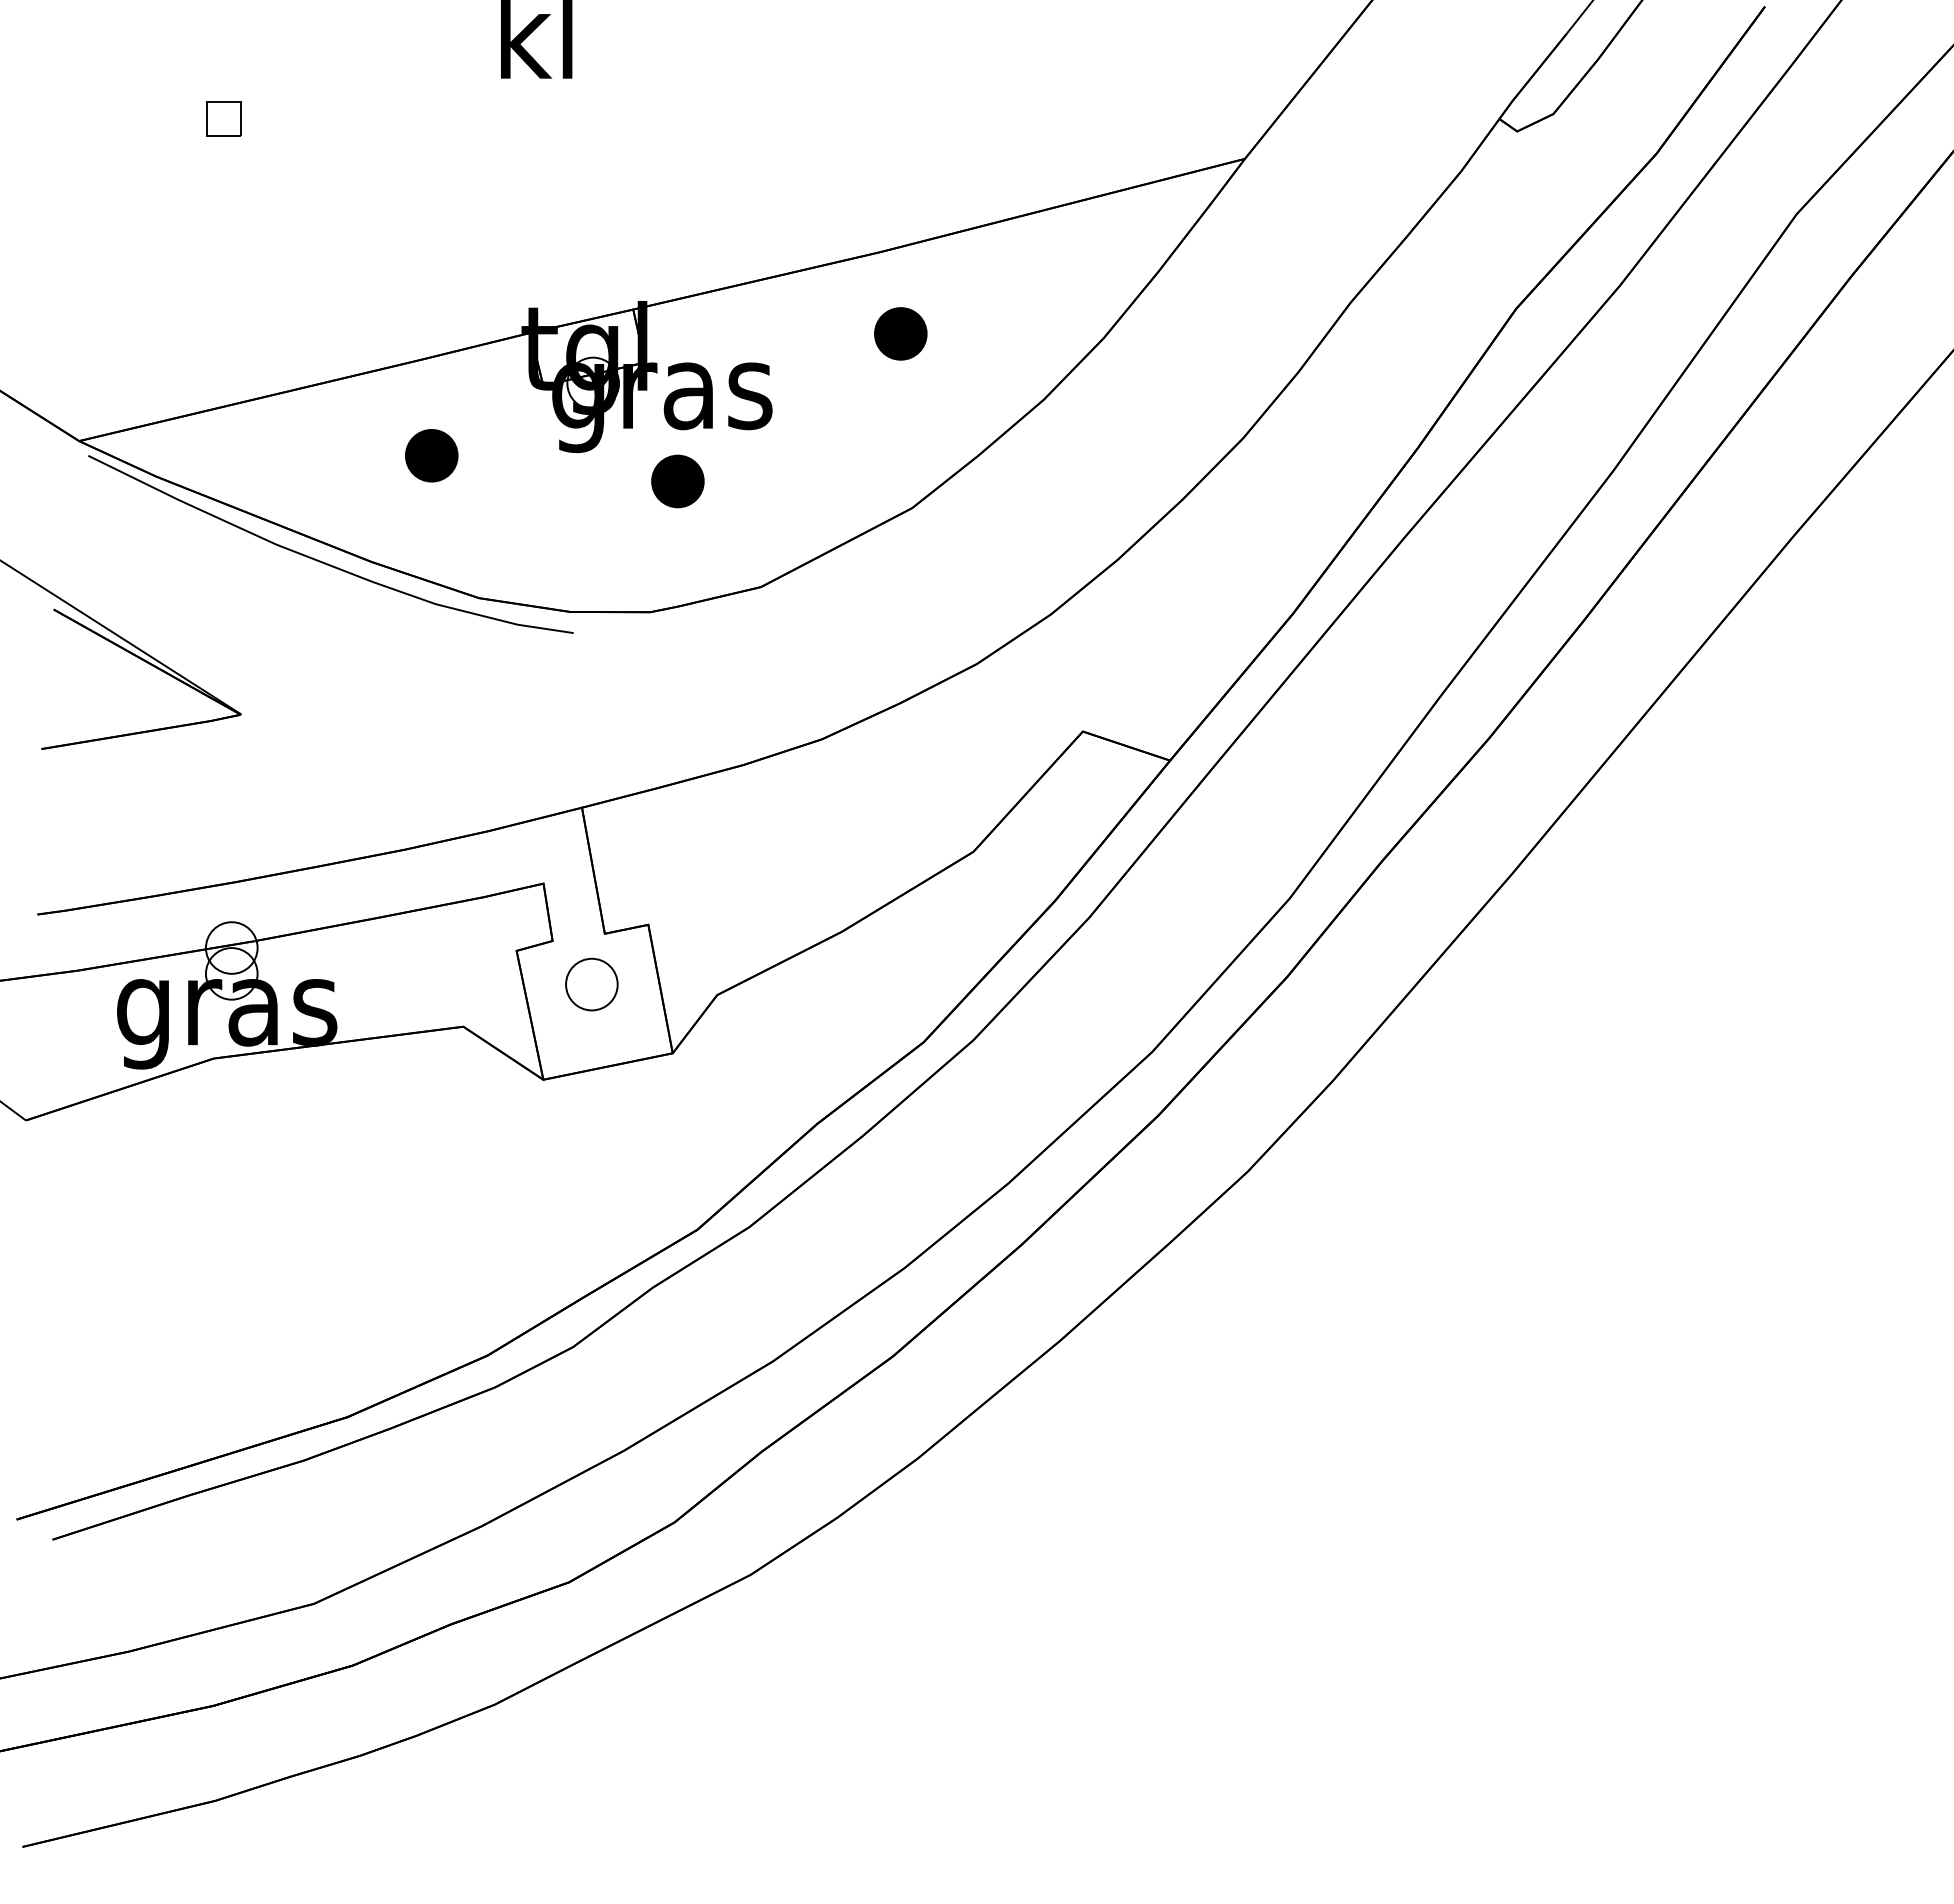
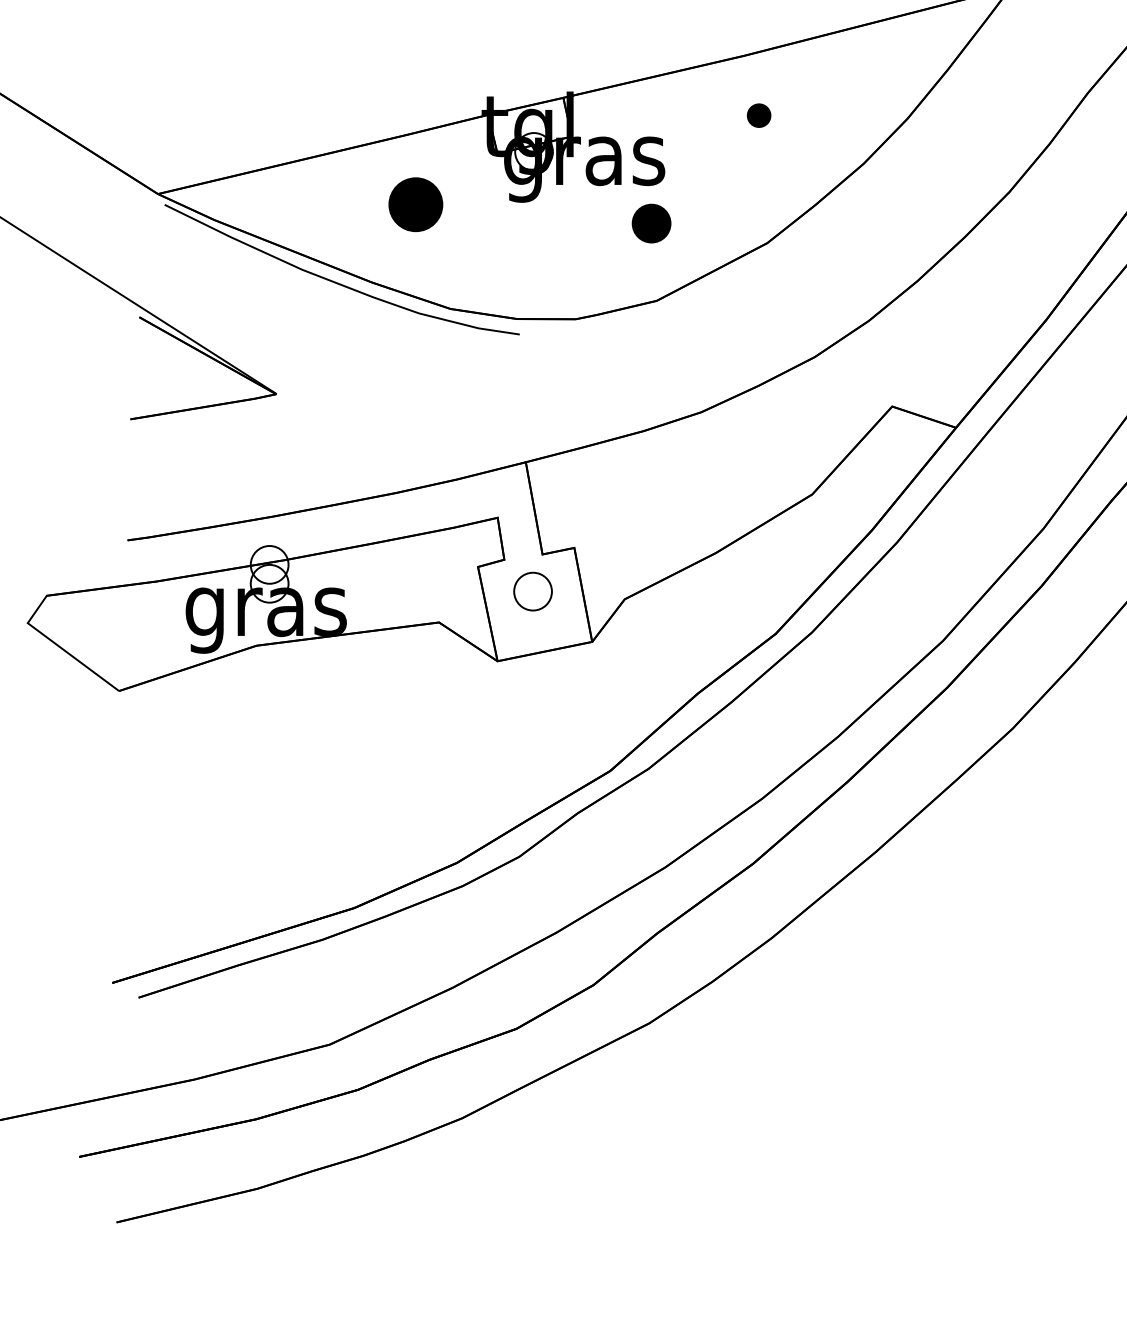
part: (900, 333) -> (758, 115), size x0.6
part: (431, 455) -> (415, 204), size x1.4
part: (677, 481) -> (651, 223), moved

